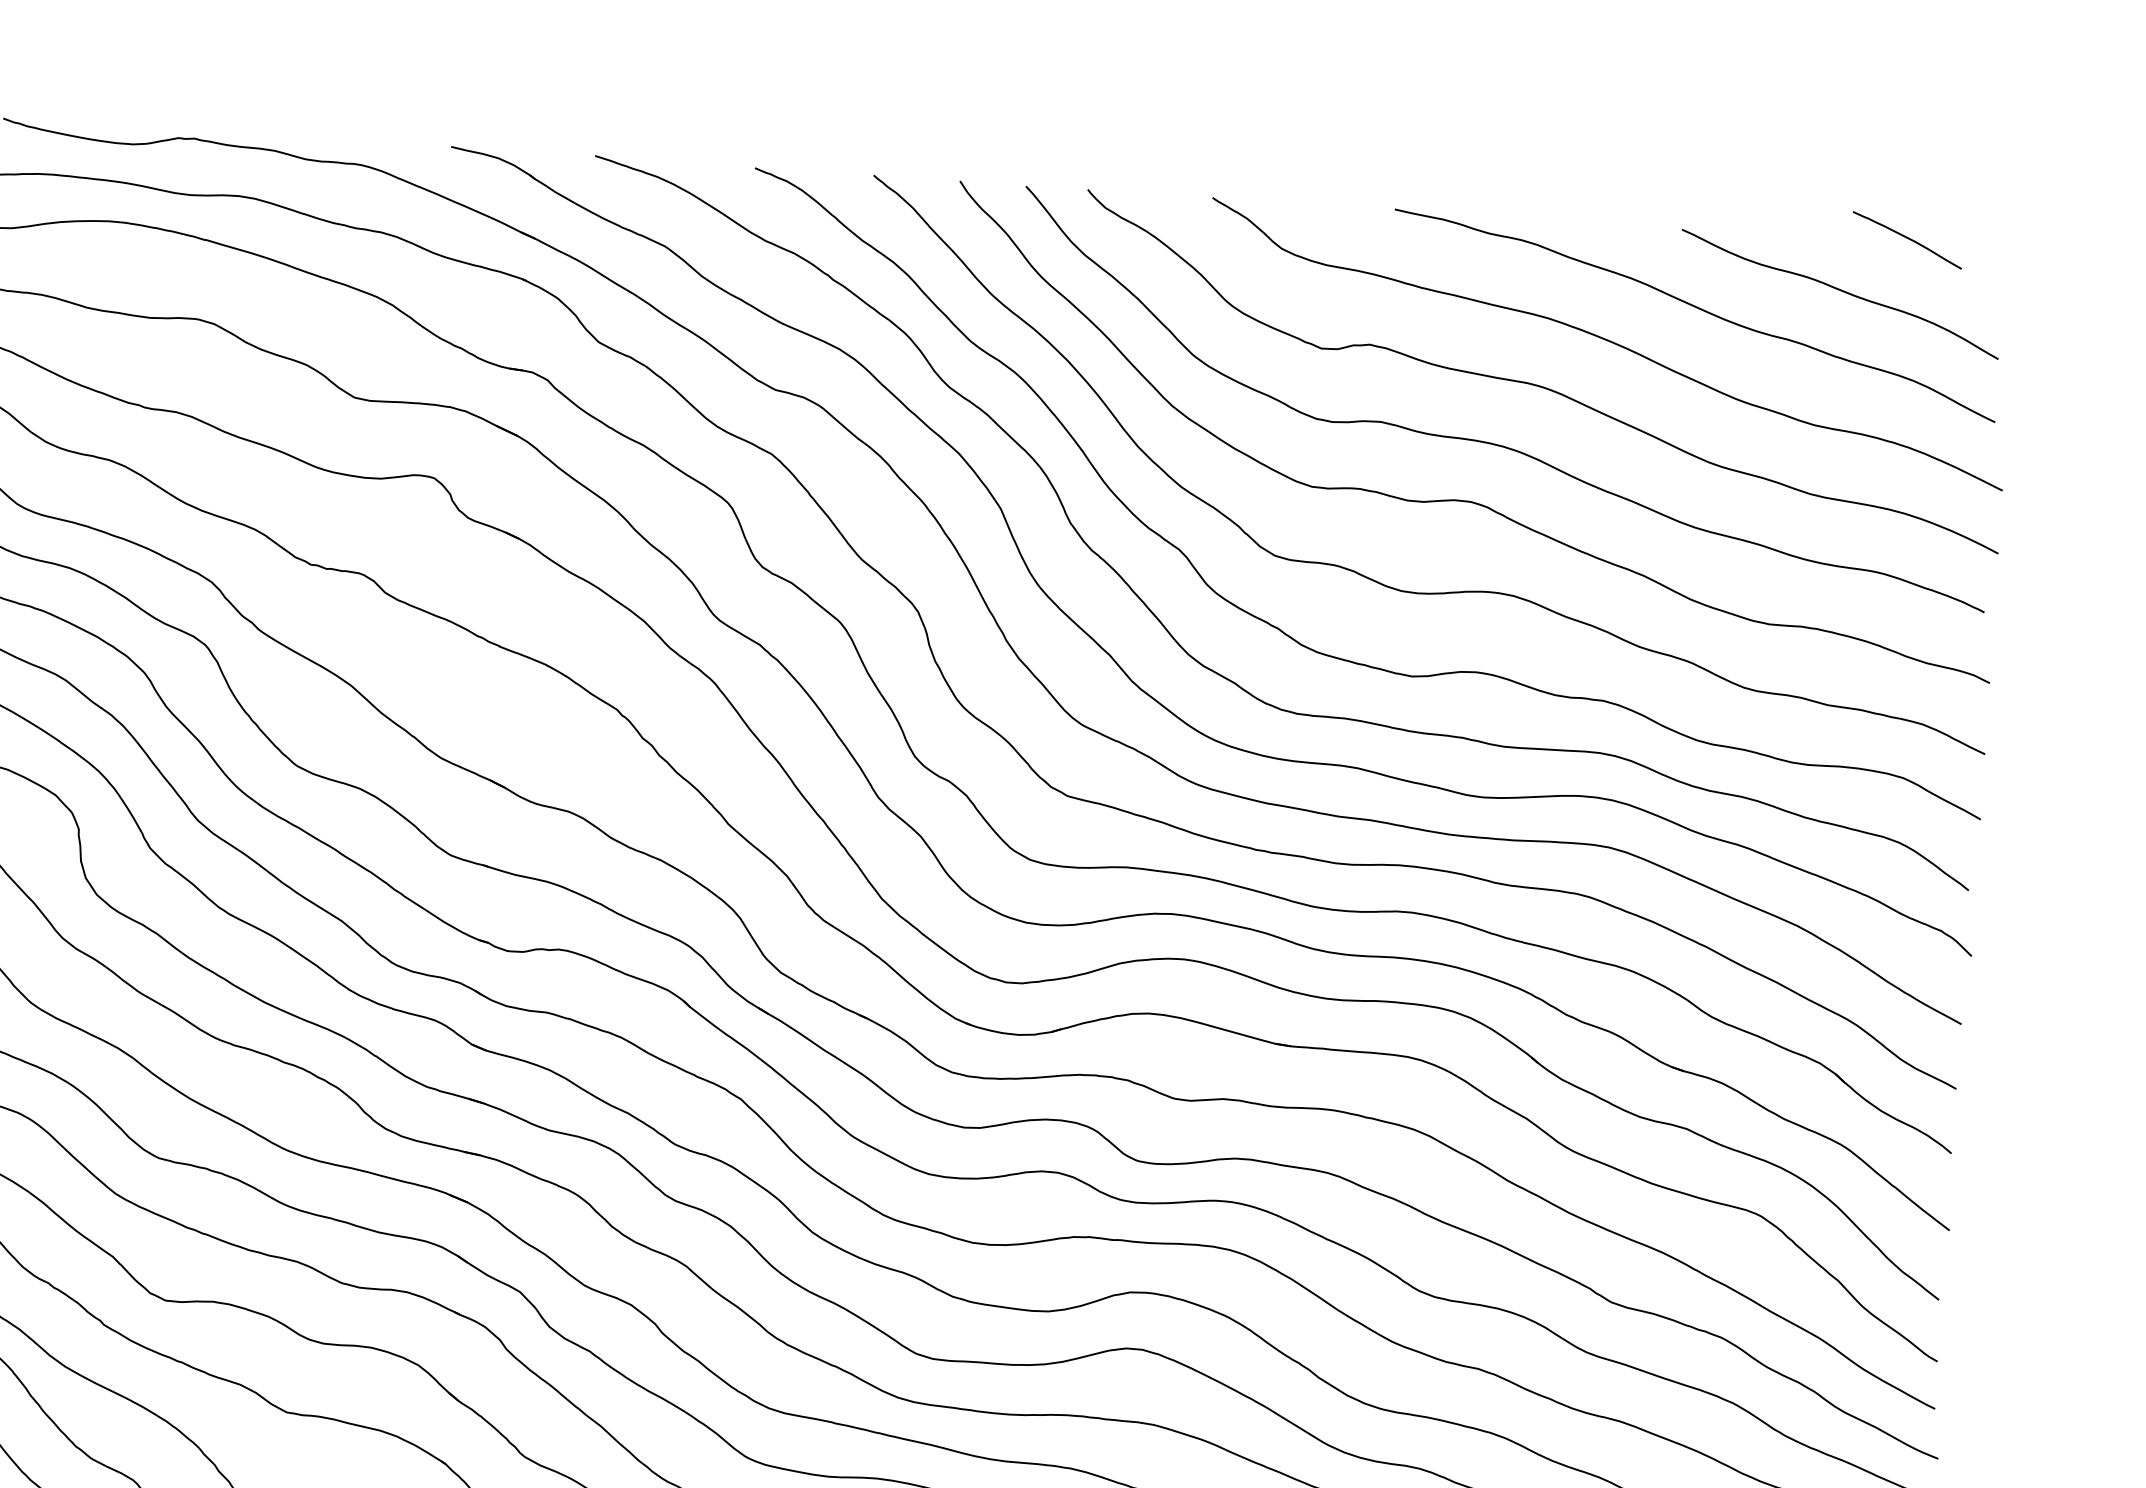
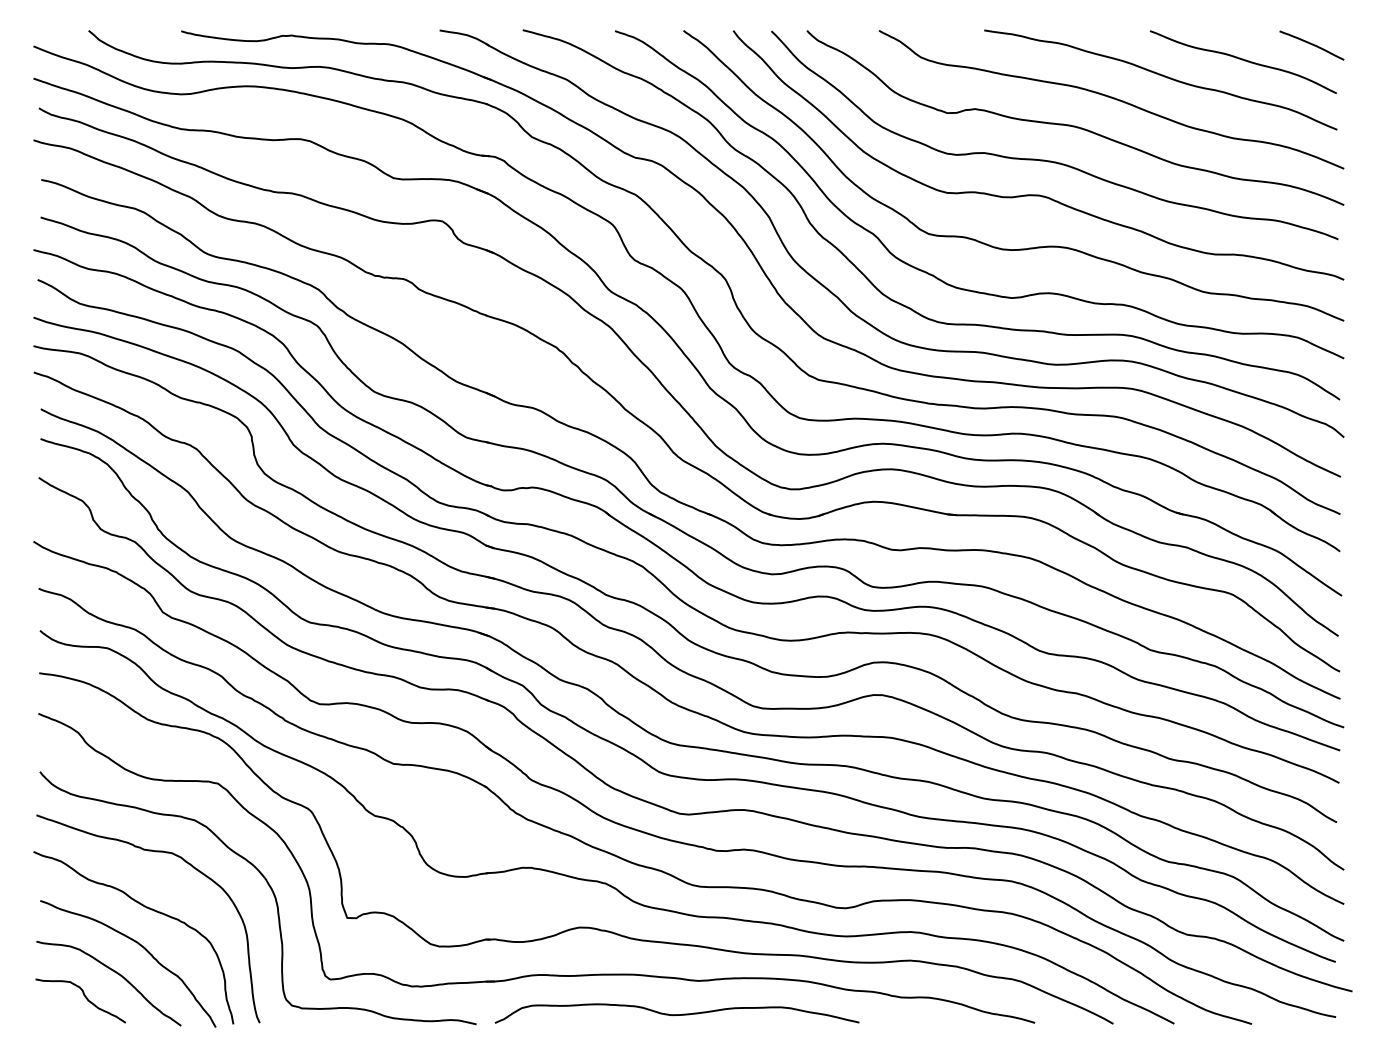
curve: (1906, 238) -> (1311, 44), moved

